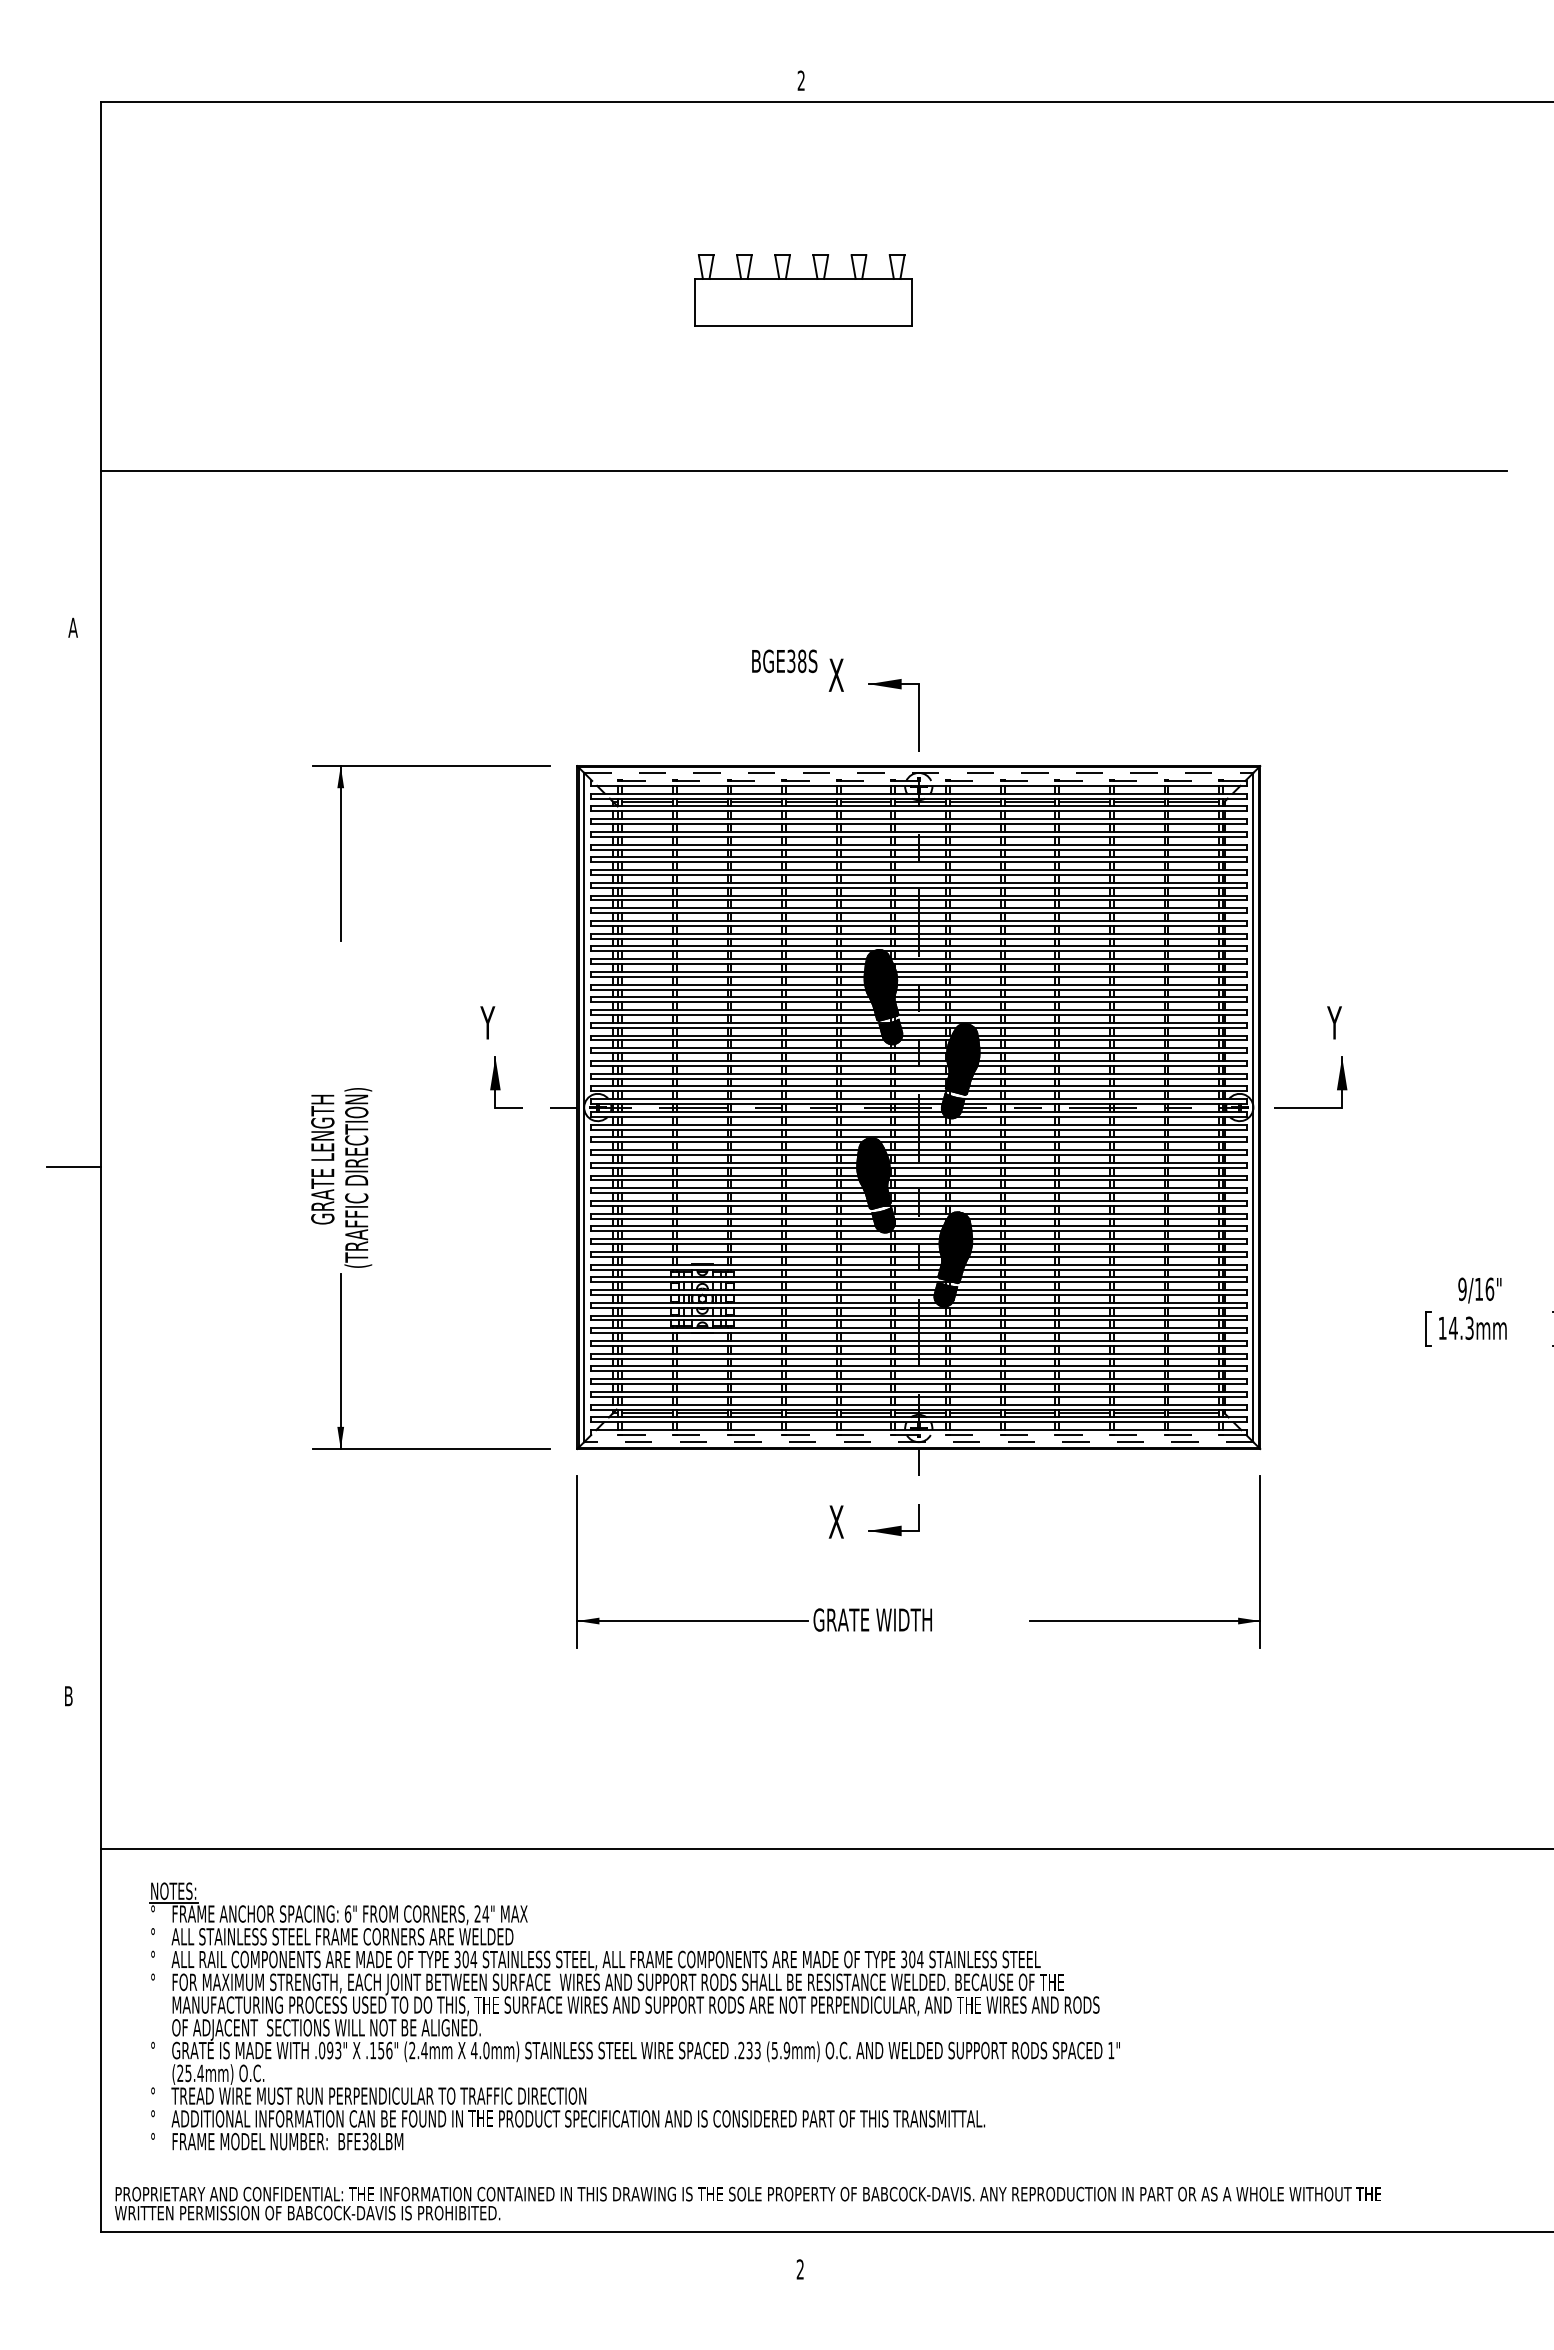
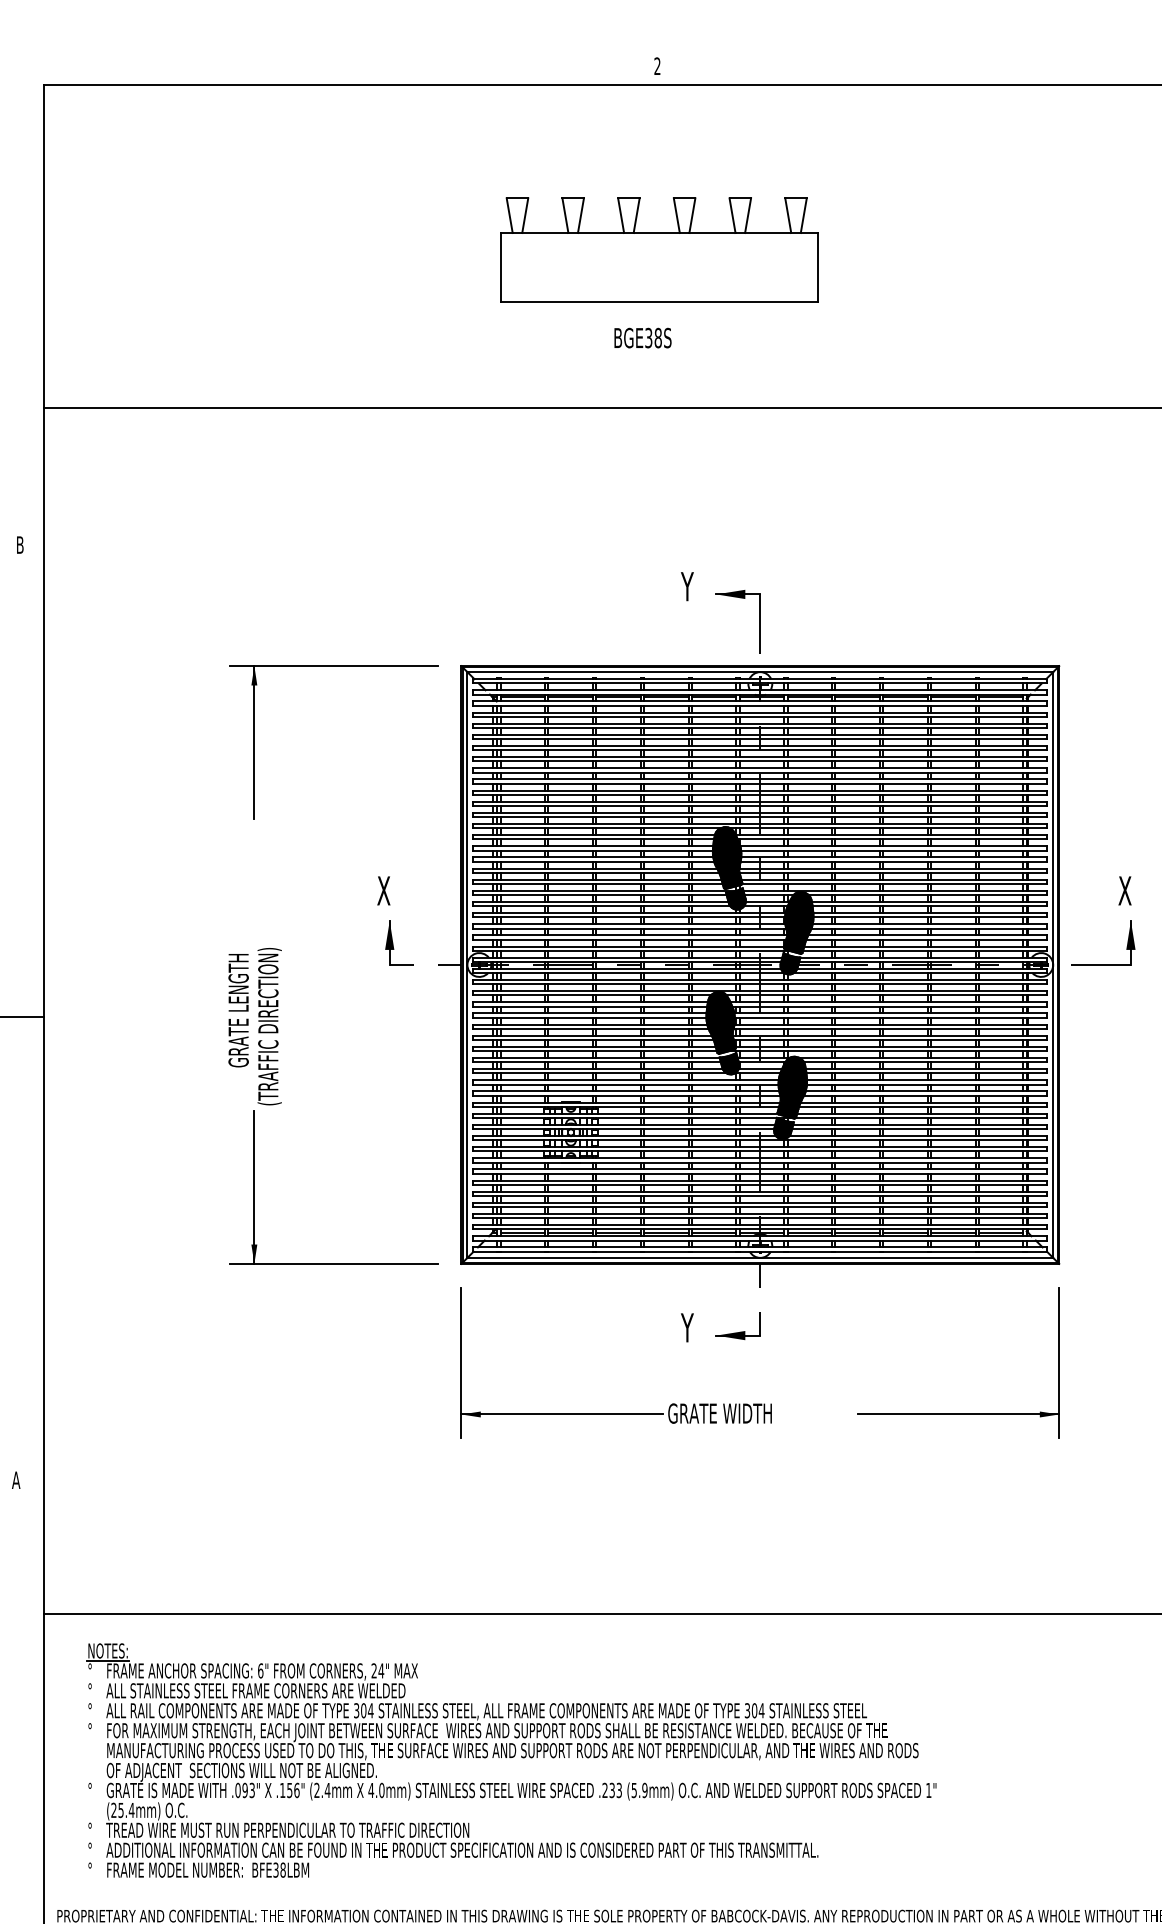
part: (803, 290) -> (659, 249), size x1.67
text: (72, 627) -> (19, 544), A -> B
text: (784, 661) -> (642, 338), moved
text: (835, 674) -> (687, 585), X -> Y
line: (918, 772) -> (760, 671), dashed -> solid
line: (918, 780) -> (760, 678), dashed -> solid
text: (488, 1022) -> (383, 890), Y -> X
text: (1334, 1022) -> (1124, 890), Y -> X
line: (918, 1435) -> (760, 1252), dashed -> solid
line: (918, 1442) -> (760, 1258), dashed -> solid
text: (835, 1521) -> (687, 1327), X -> Y
text: (68, 1696) -> (16, 1480), B -> A

